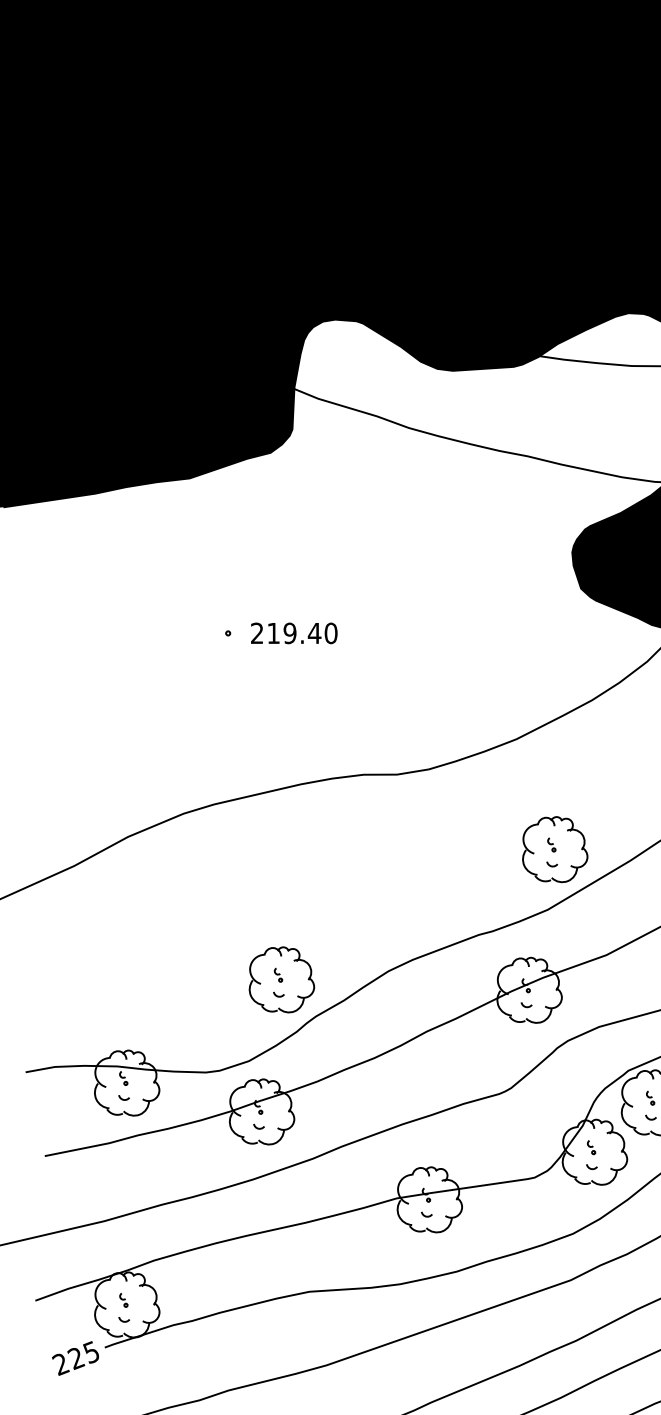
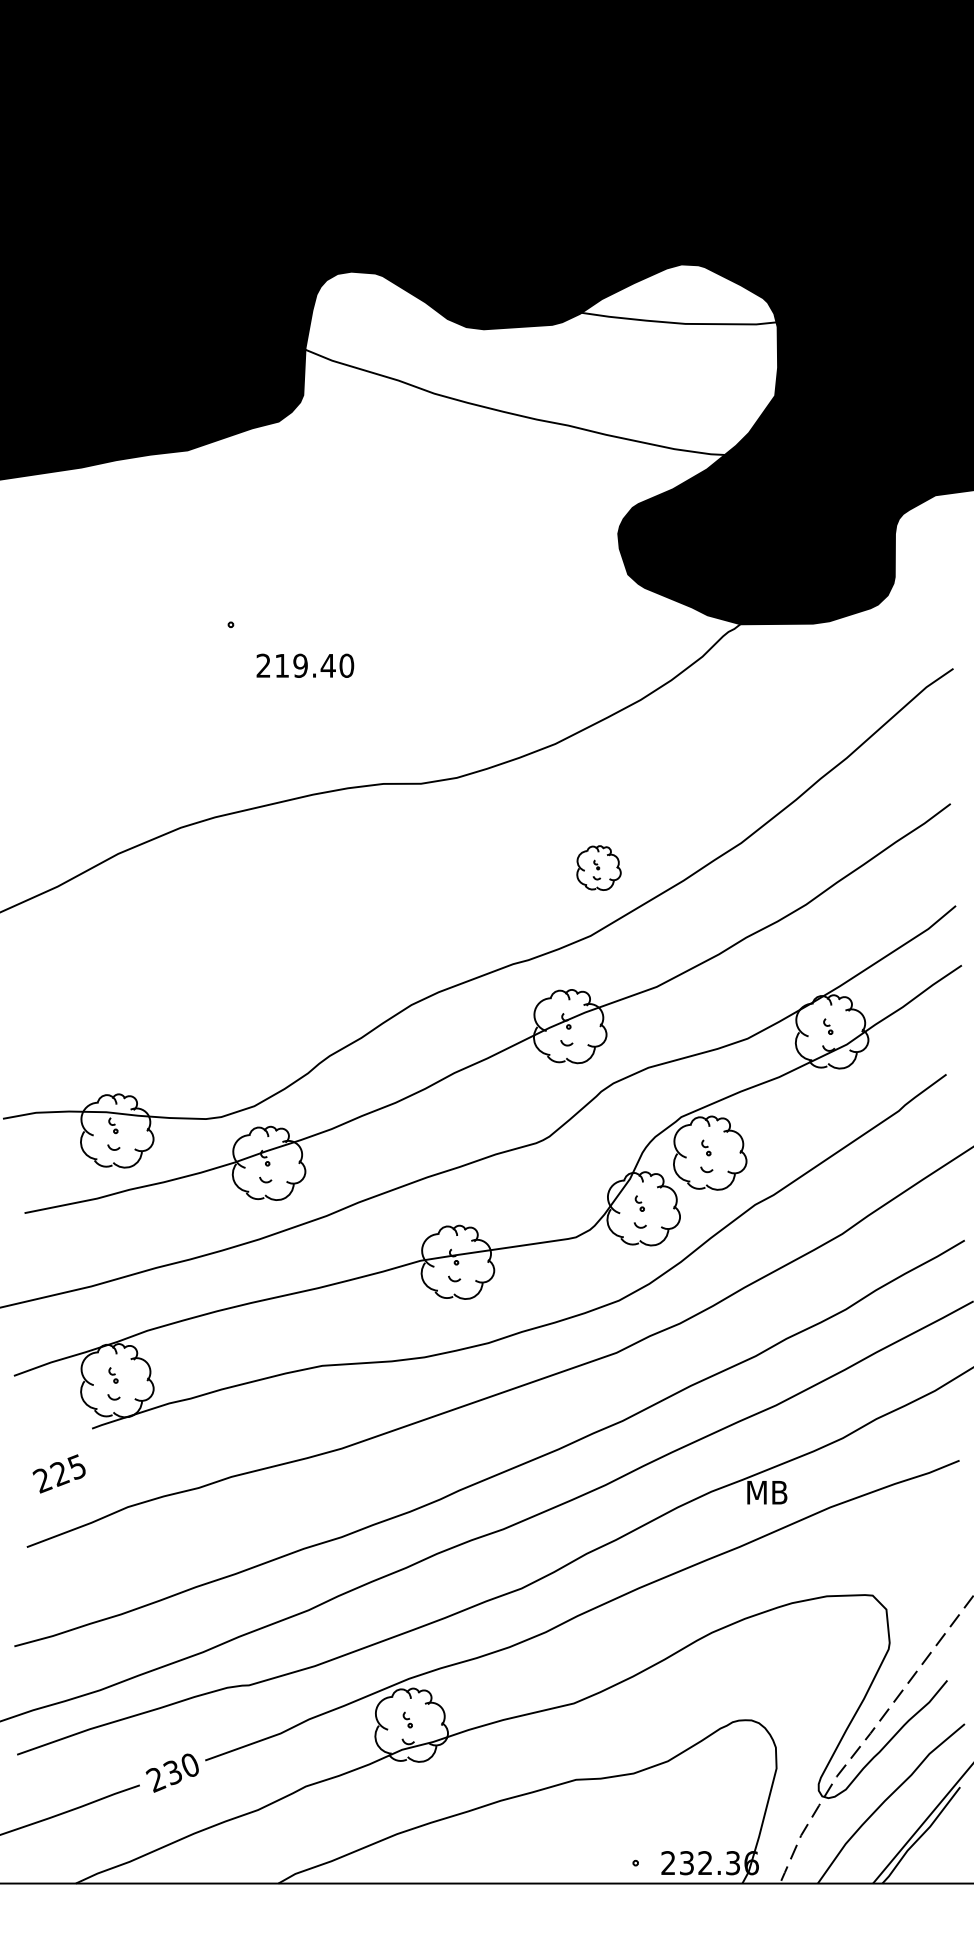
text: (294, 633) -> (305, 665), moved
part: (554, 849) -> (598, 867), size x0.6
part: (281, 979) -> (291, 1014), removed
text: (74, 1358) -> (58, 1473), moved

